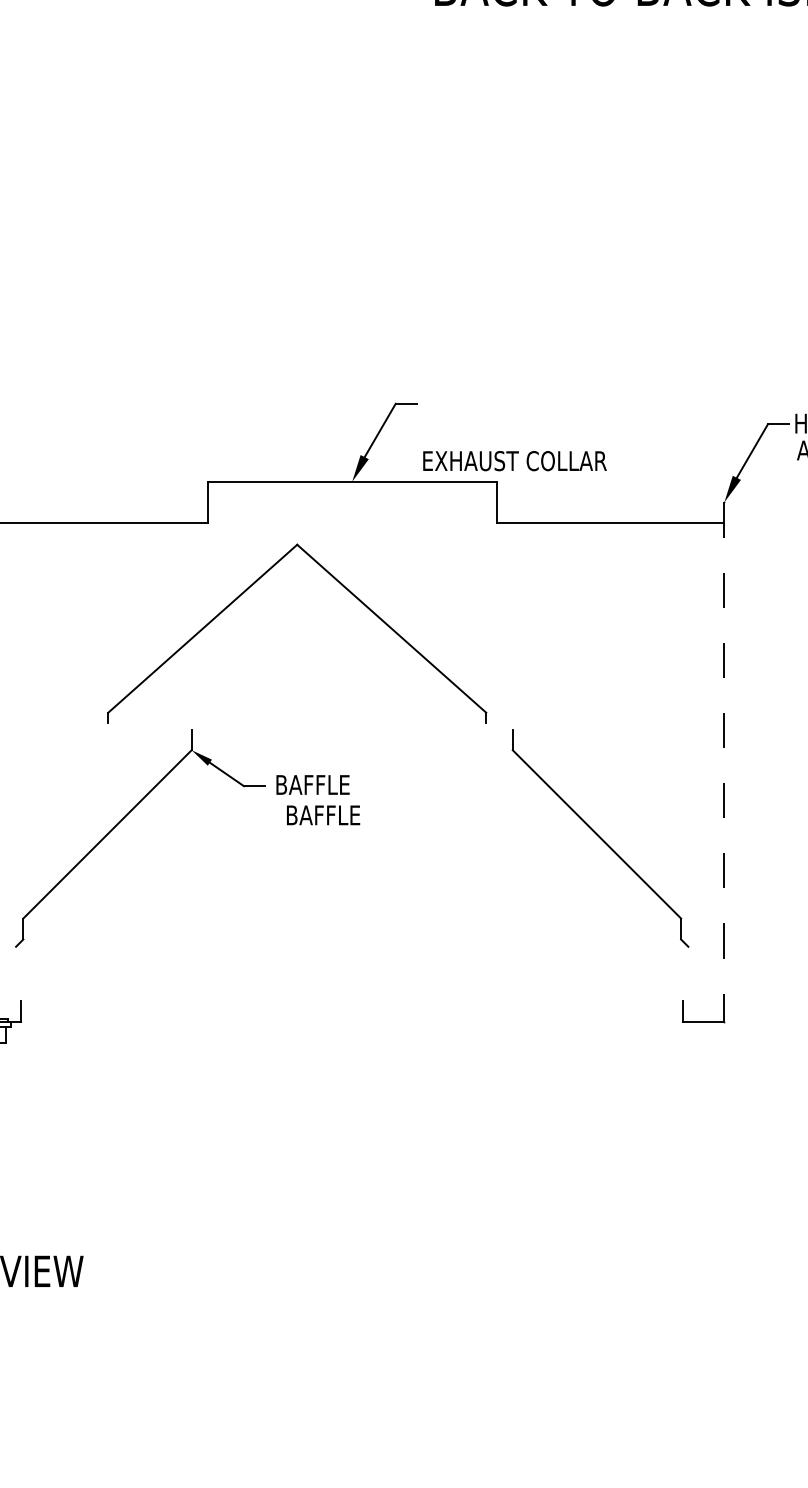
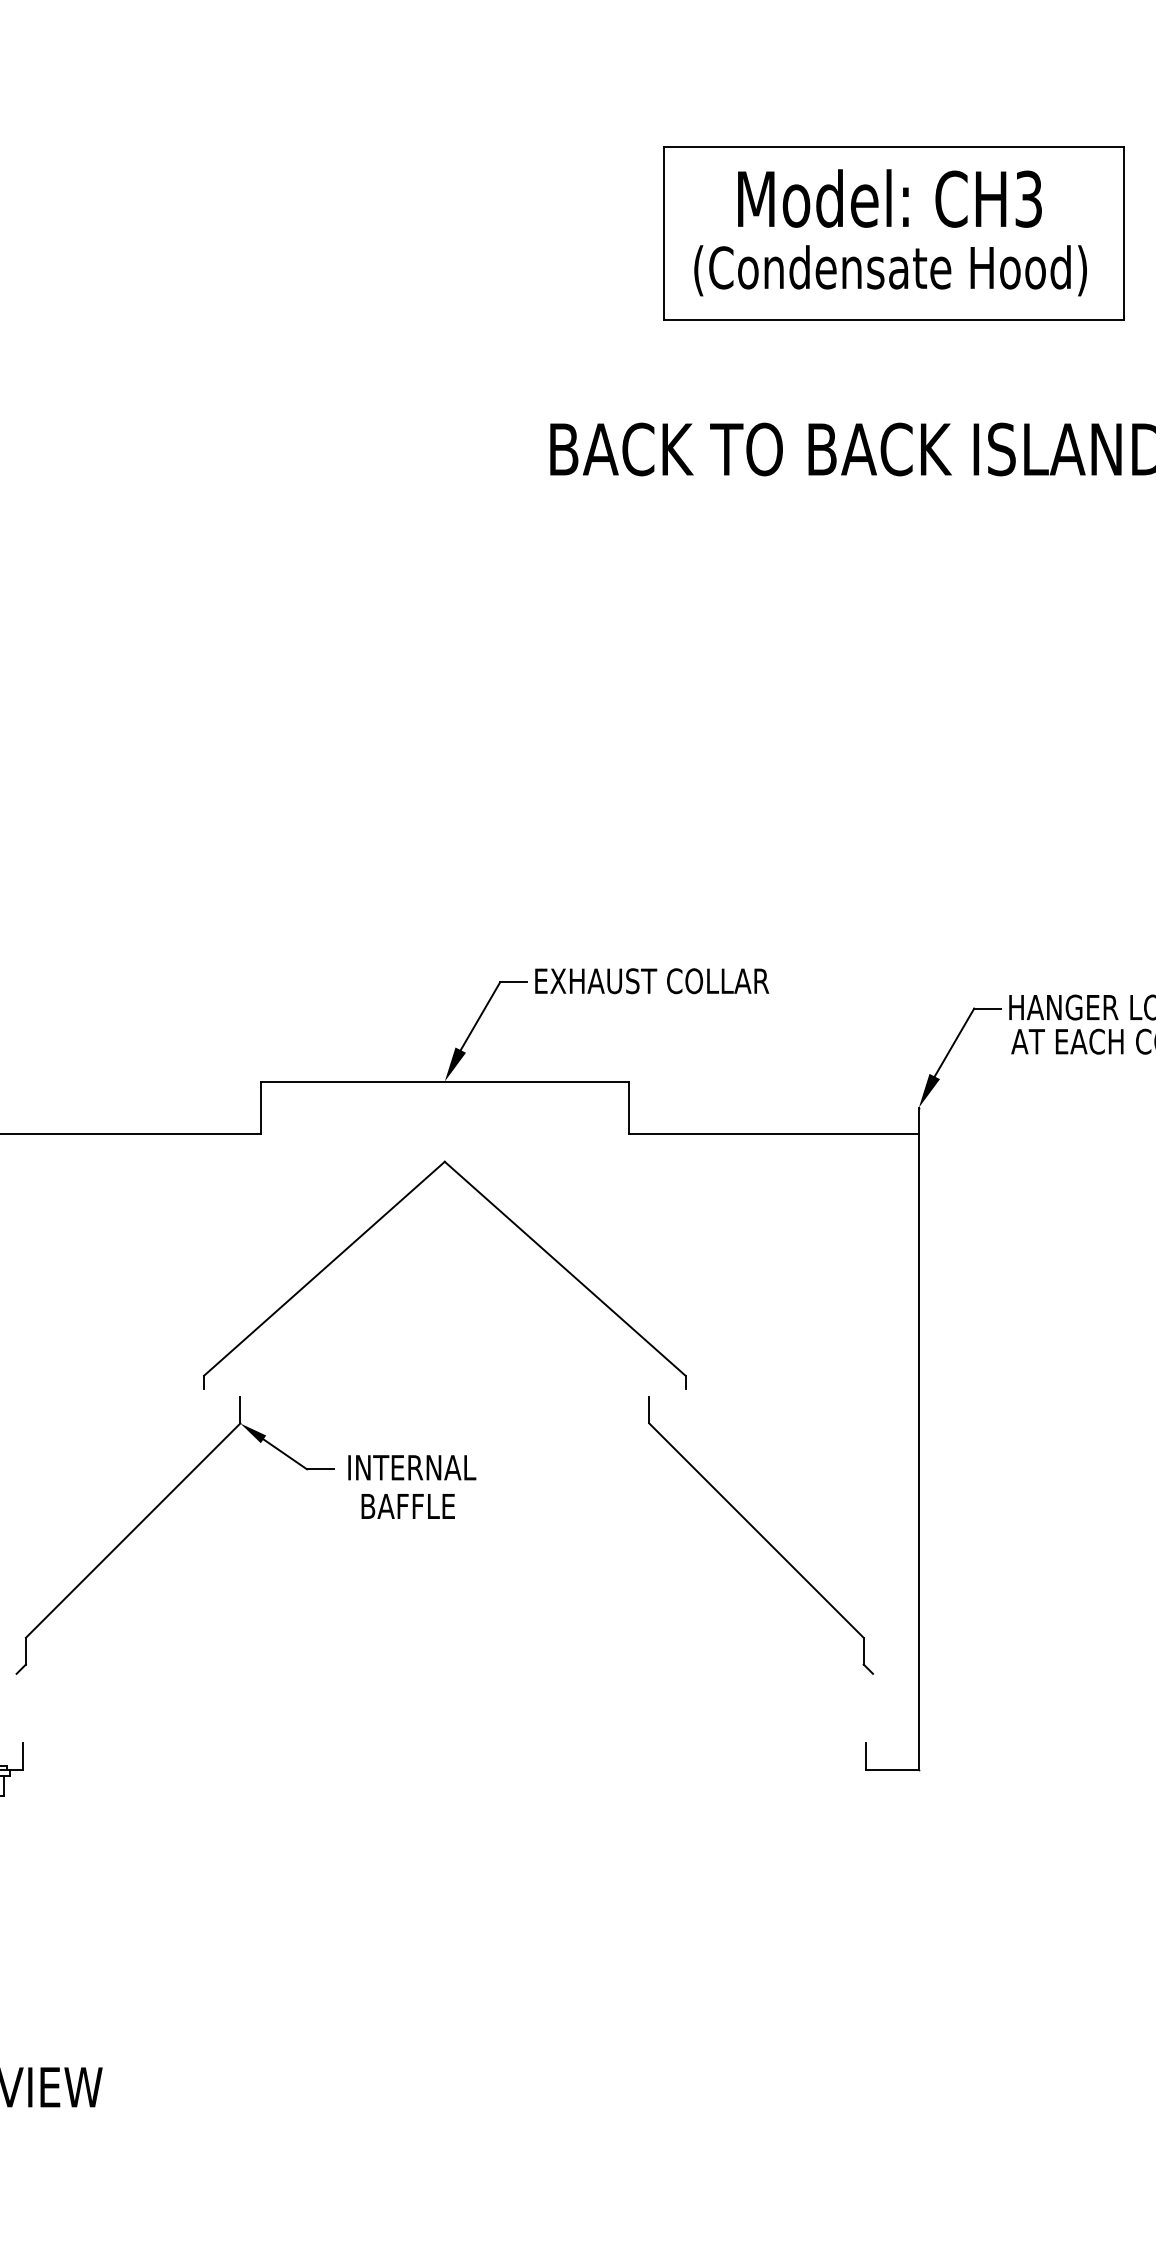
text: (515, 461) -> (652, 981), moved
part: (252, 586) -> (387, 1214), moved
line: (724, 762) -> (918, 1438), dashed -> solid
text: (327, 784) -> (413, 1467), BAFFLE -> INTERNAL

